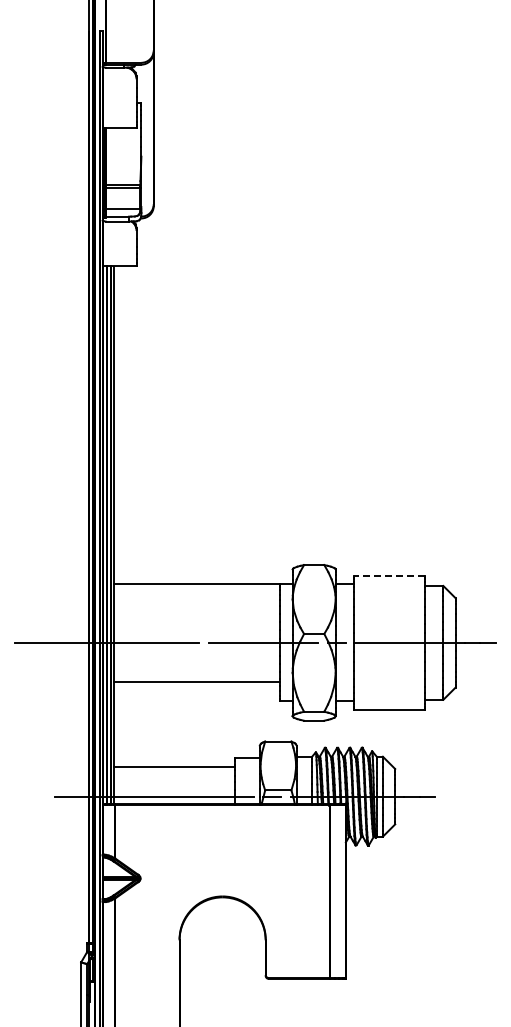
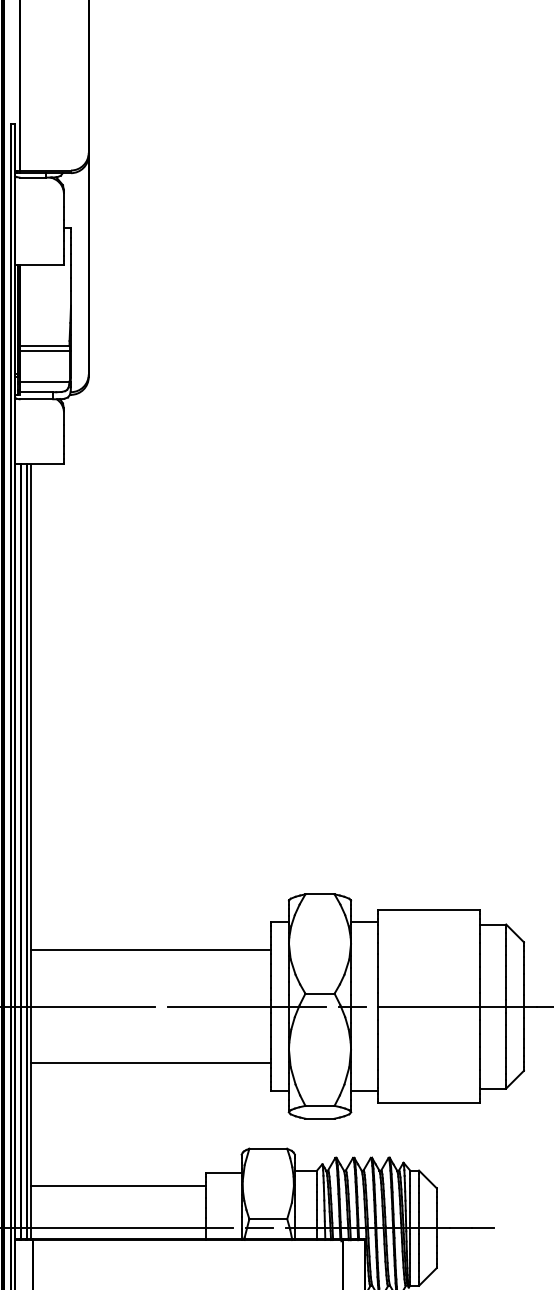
line: (389, 576) -> (428, 910), dashed -> solid
line: (196, 583) -> (150, 949), moved

